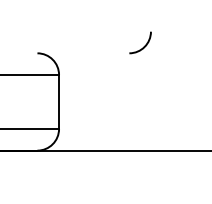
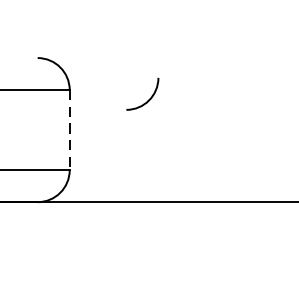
arc: (144, 45) -> (148, 98), moved
line: (59, 102) -> (70, 130), solid -> dashed

